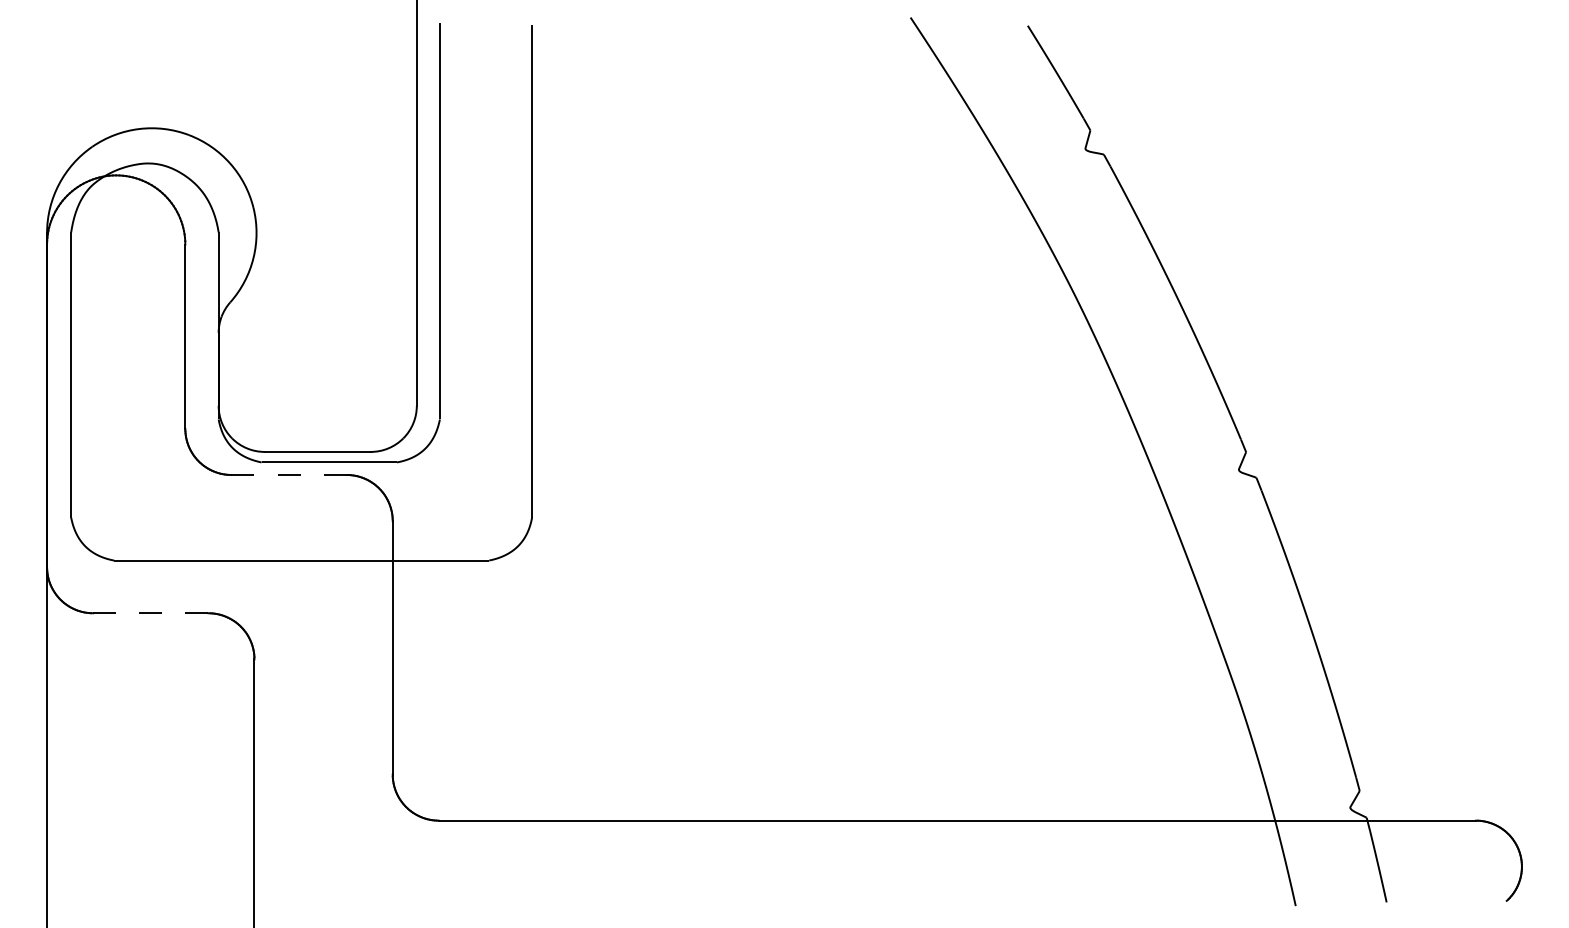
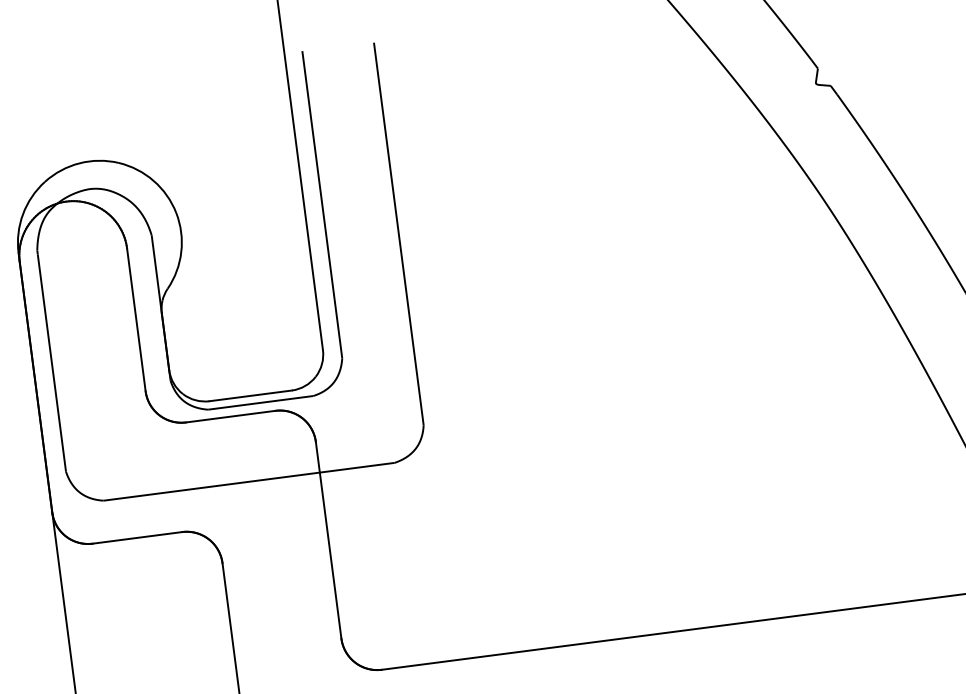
line: (289, 474) -> (231, 416), dashed -> solid
line: (150, 613) -> (137, 538), dashed -> solid

